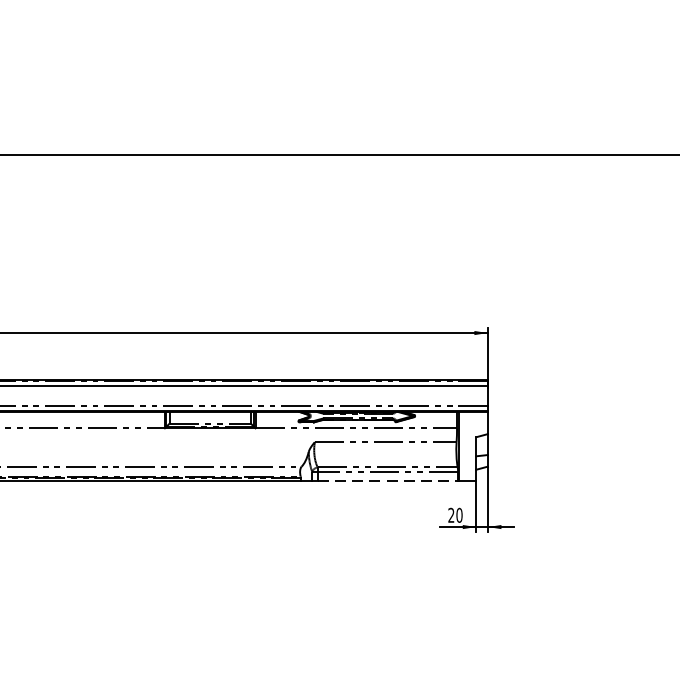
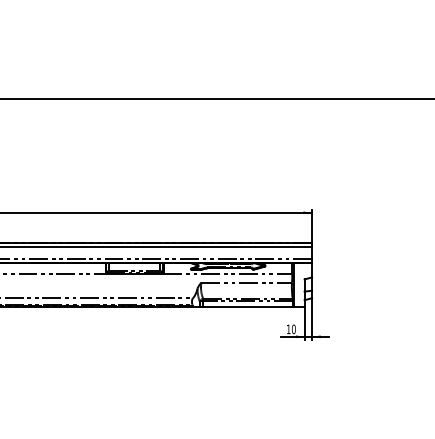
line: (388, 481) -> (248, 307), dashed -> solid
text: (451, 513) -> (288, 328), 20 -> 10

